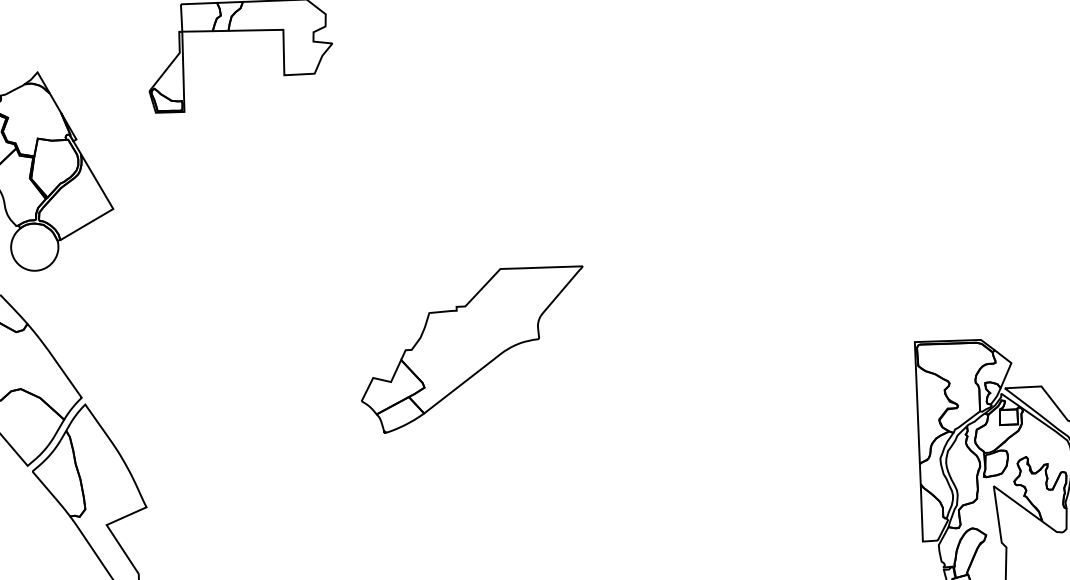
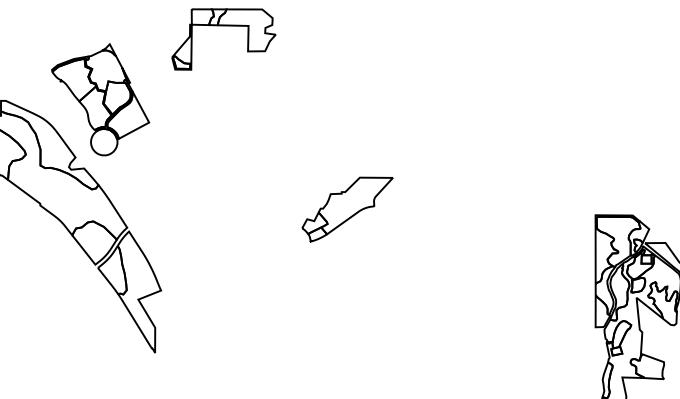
part: (472, 349) -> (347, 209), size x0.71

